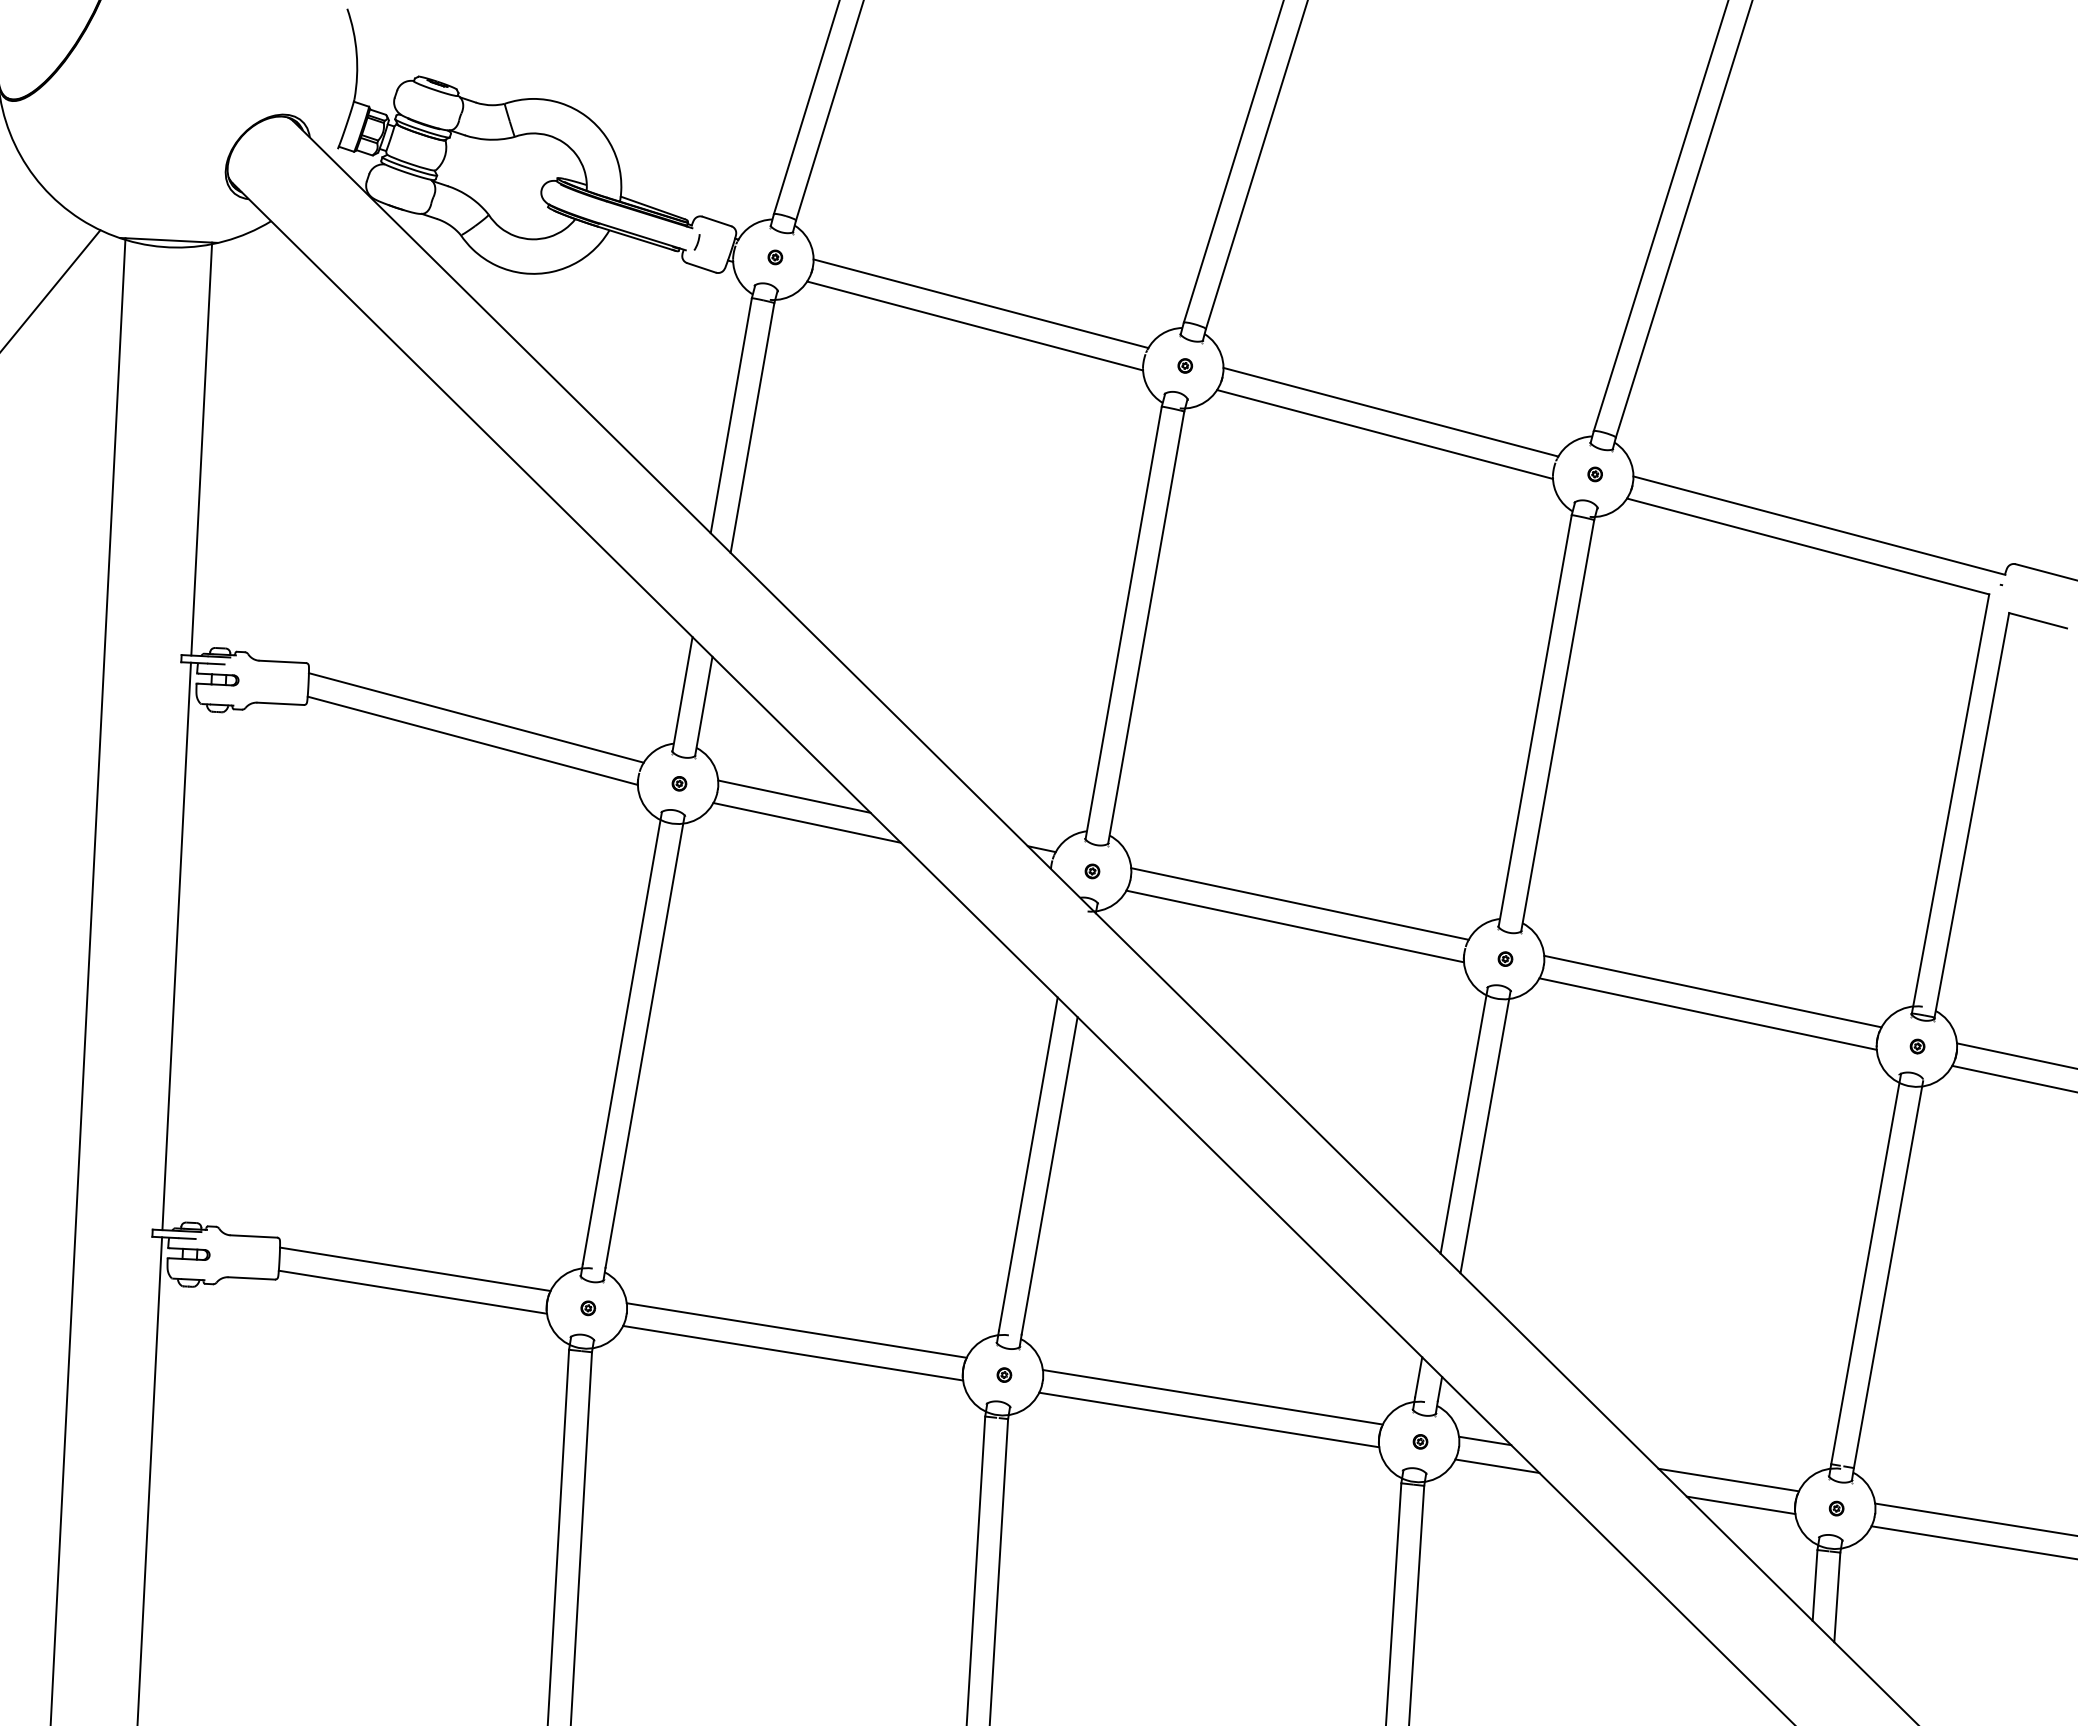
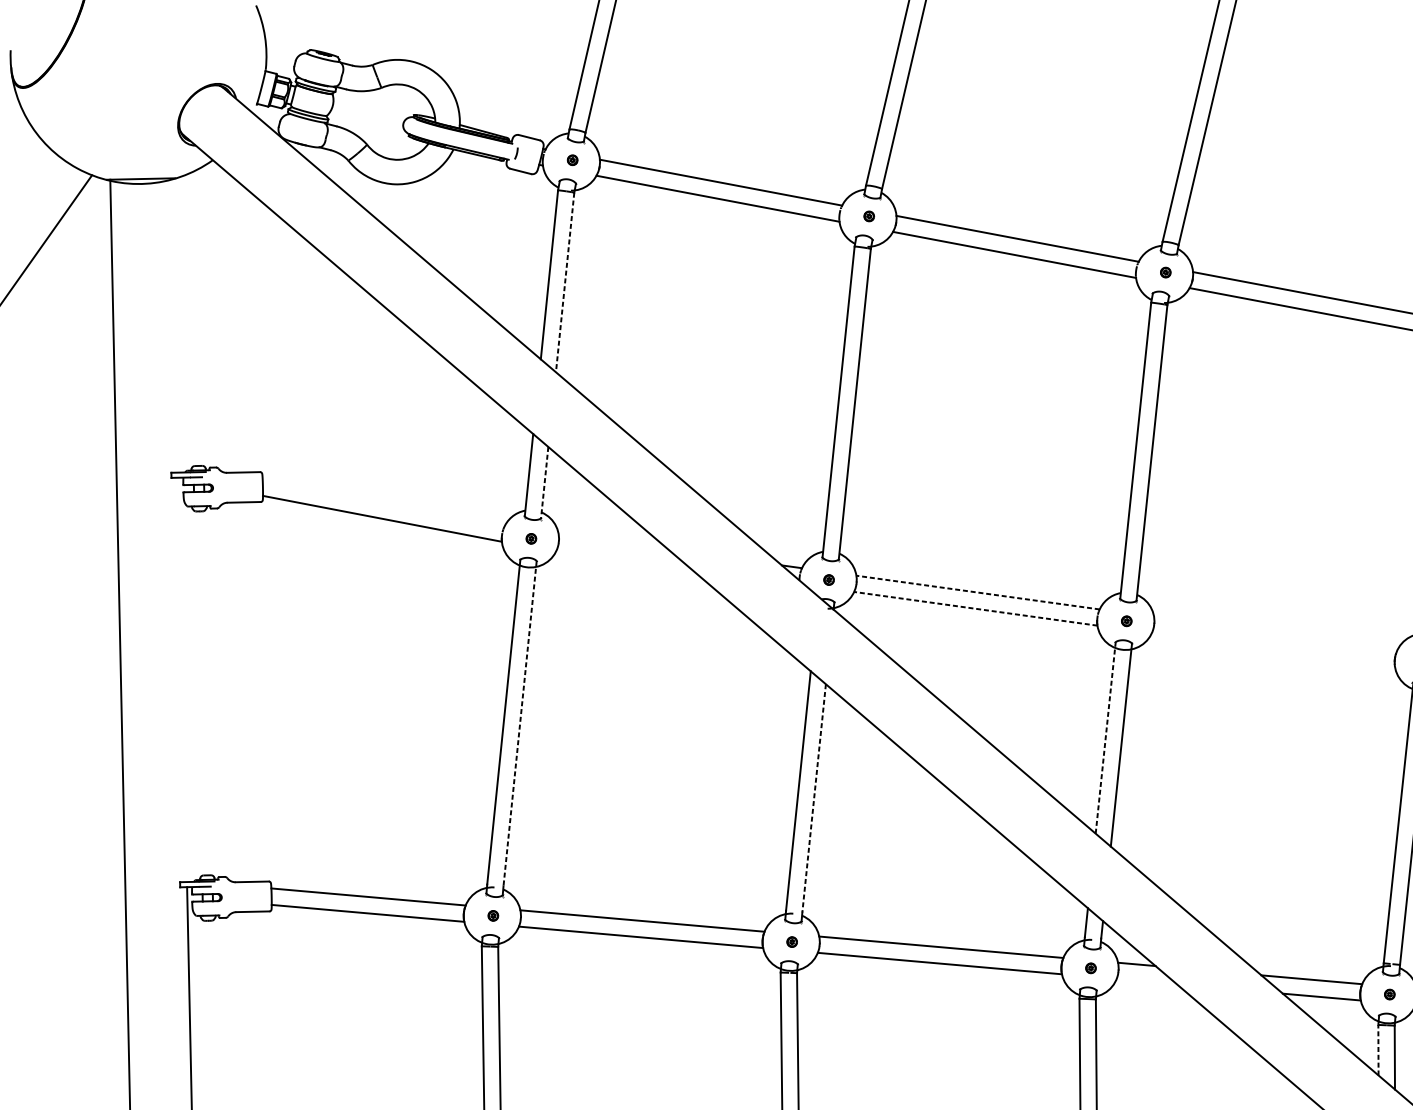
line: (752, 428) -> (565, 282), solid -> dashed
line: (201, 448) -> (174, 325), removed
line: (703, 706) -> (544, 482), solid -> dashed
line: (475, 717) -> (383, 502), removed
line: (794, 796) -> (613, 542), removed
line: (806, 822) -> (623, 559), removed
line: (1300, 903) -> (978, 592), solid -> dashed
line: (1295, 926) -> (976, 608), solid -> dashed
line: (176, 946) -> (182, 679), removed
line: (1712, 991) -> (1275, 633), removed
line: (1707, 1013) -> (1272, 649), removed
line: (645, 1041) -> (520, 723), solid -> dashed
line: (1464, 1119) -> (1105, 737), solid -> dashed
line: (1049, 1176) -> (814, 798), solid -> dashed
line: (1497, 1465) -> (1146, 981), removed
line: (1815, 1584) -> (1378, 1049), solid -> dashed

